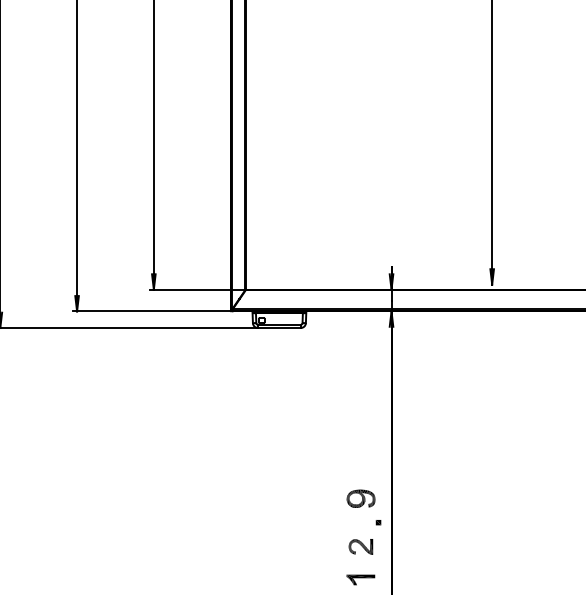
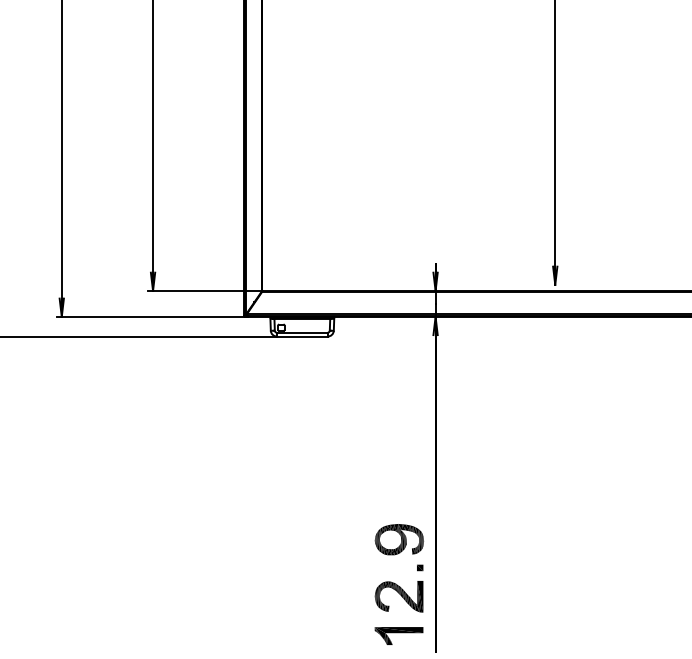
part: (360, 498) -> (398, 539), size x1.43
part: (360, 546) -> (398, 596), size x1.67
part: (360, 579) -> (398, 635), size x1.43

